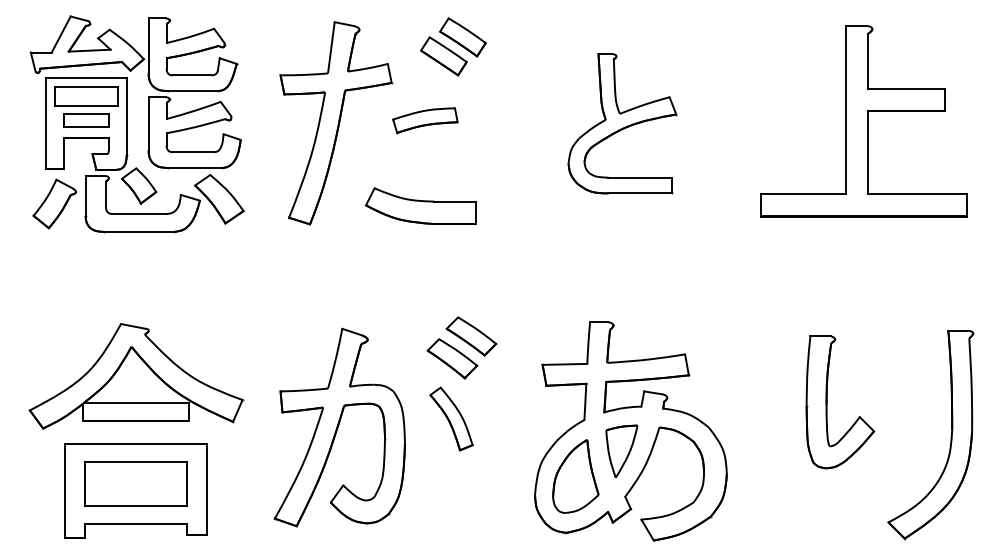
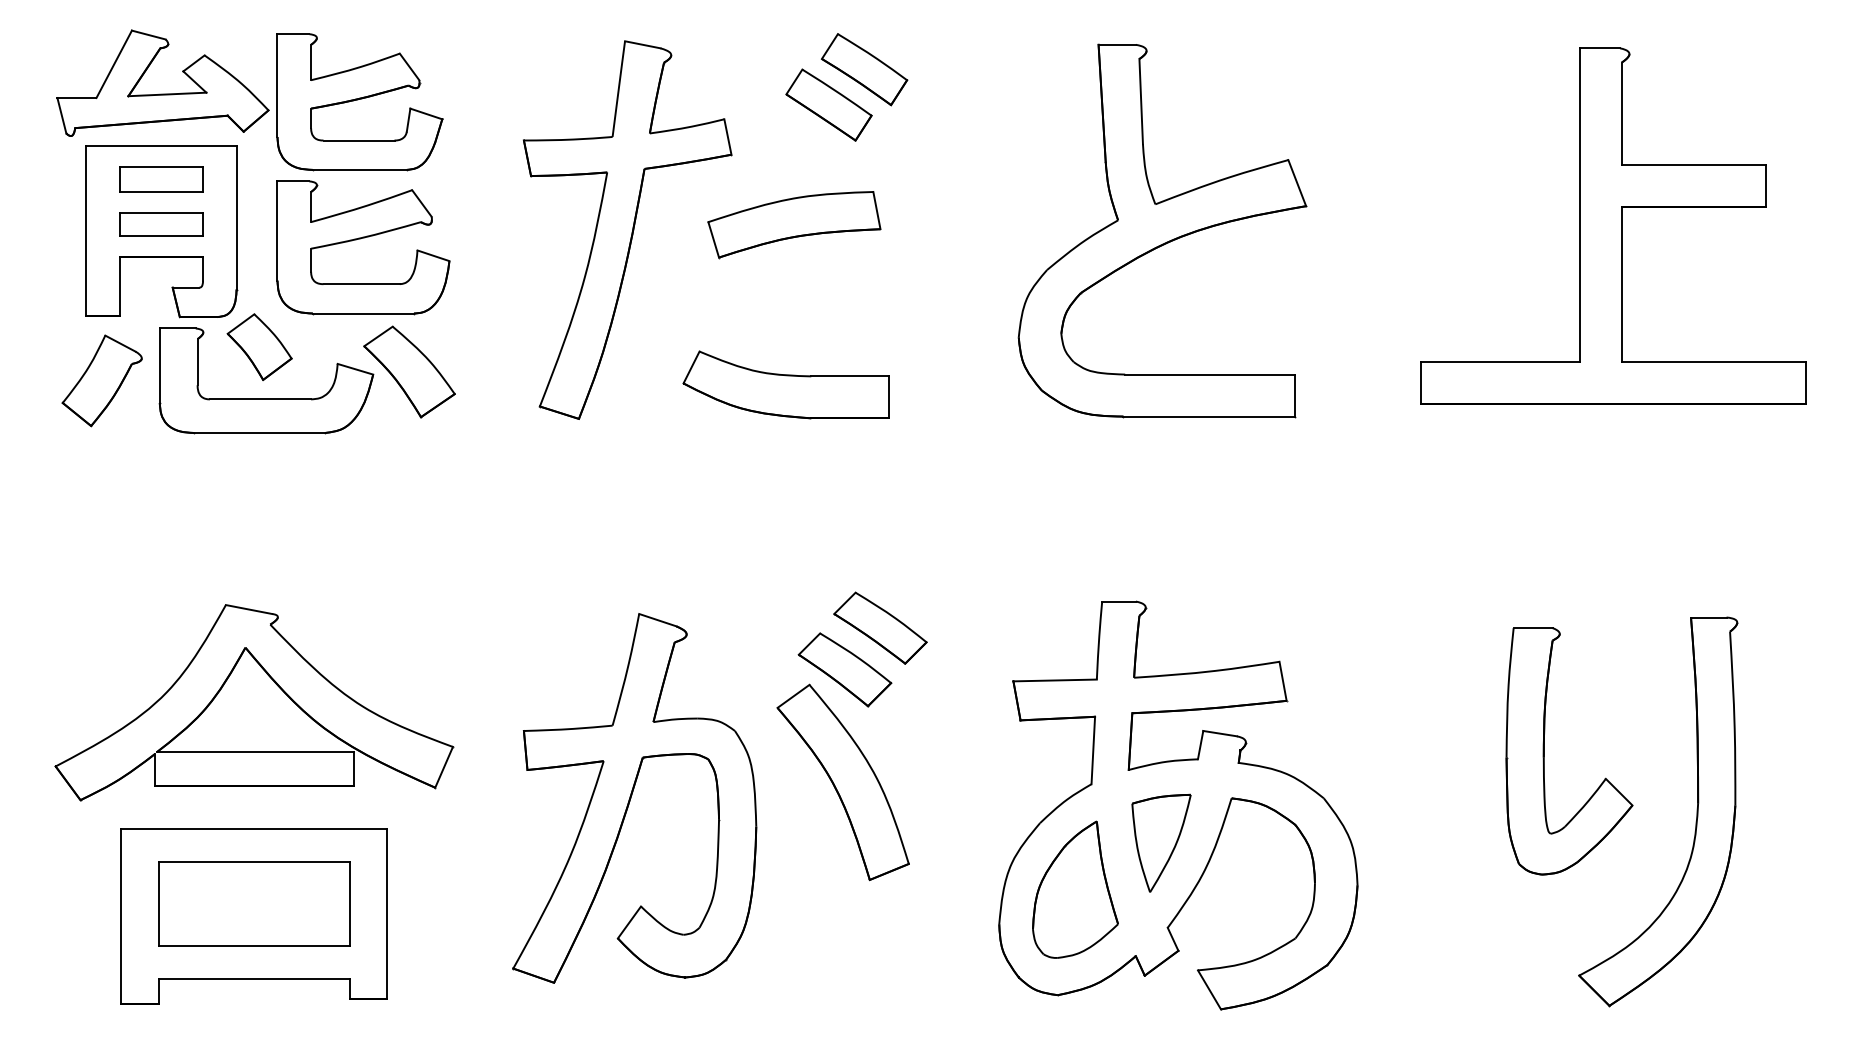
part: (86, 95) -> (161, 178), size x0.71
part: (425, 120) -> (794, 224), size x1.43
part: (622, 123) -> (1162, 230), size x1.43
part: (451, 418) -> (843, 781), size x1.67
part: (950, 436) -> (1694, 815), moved

